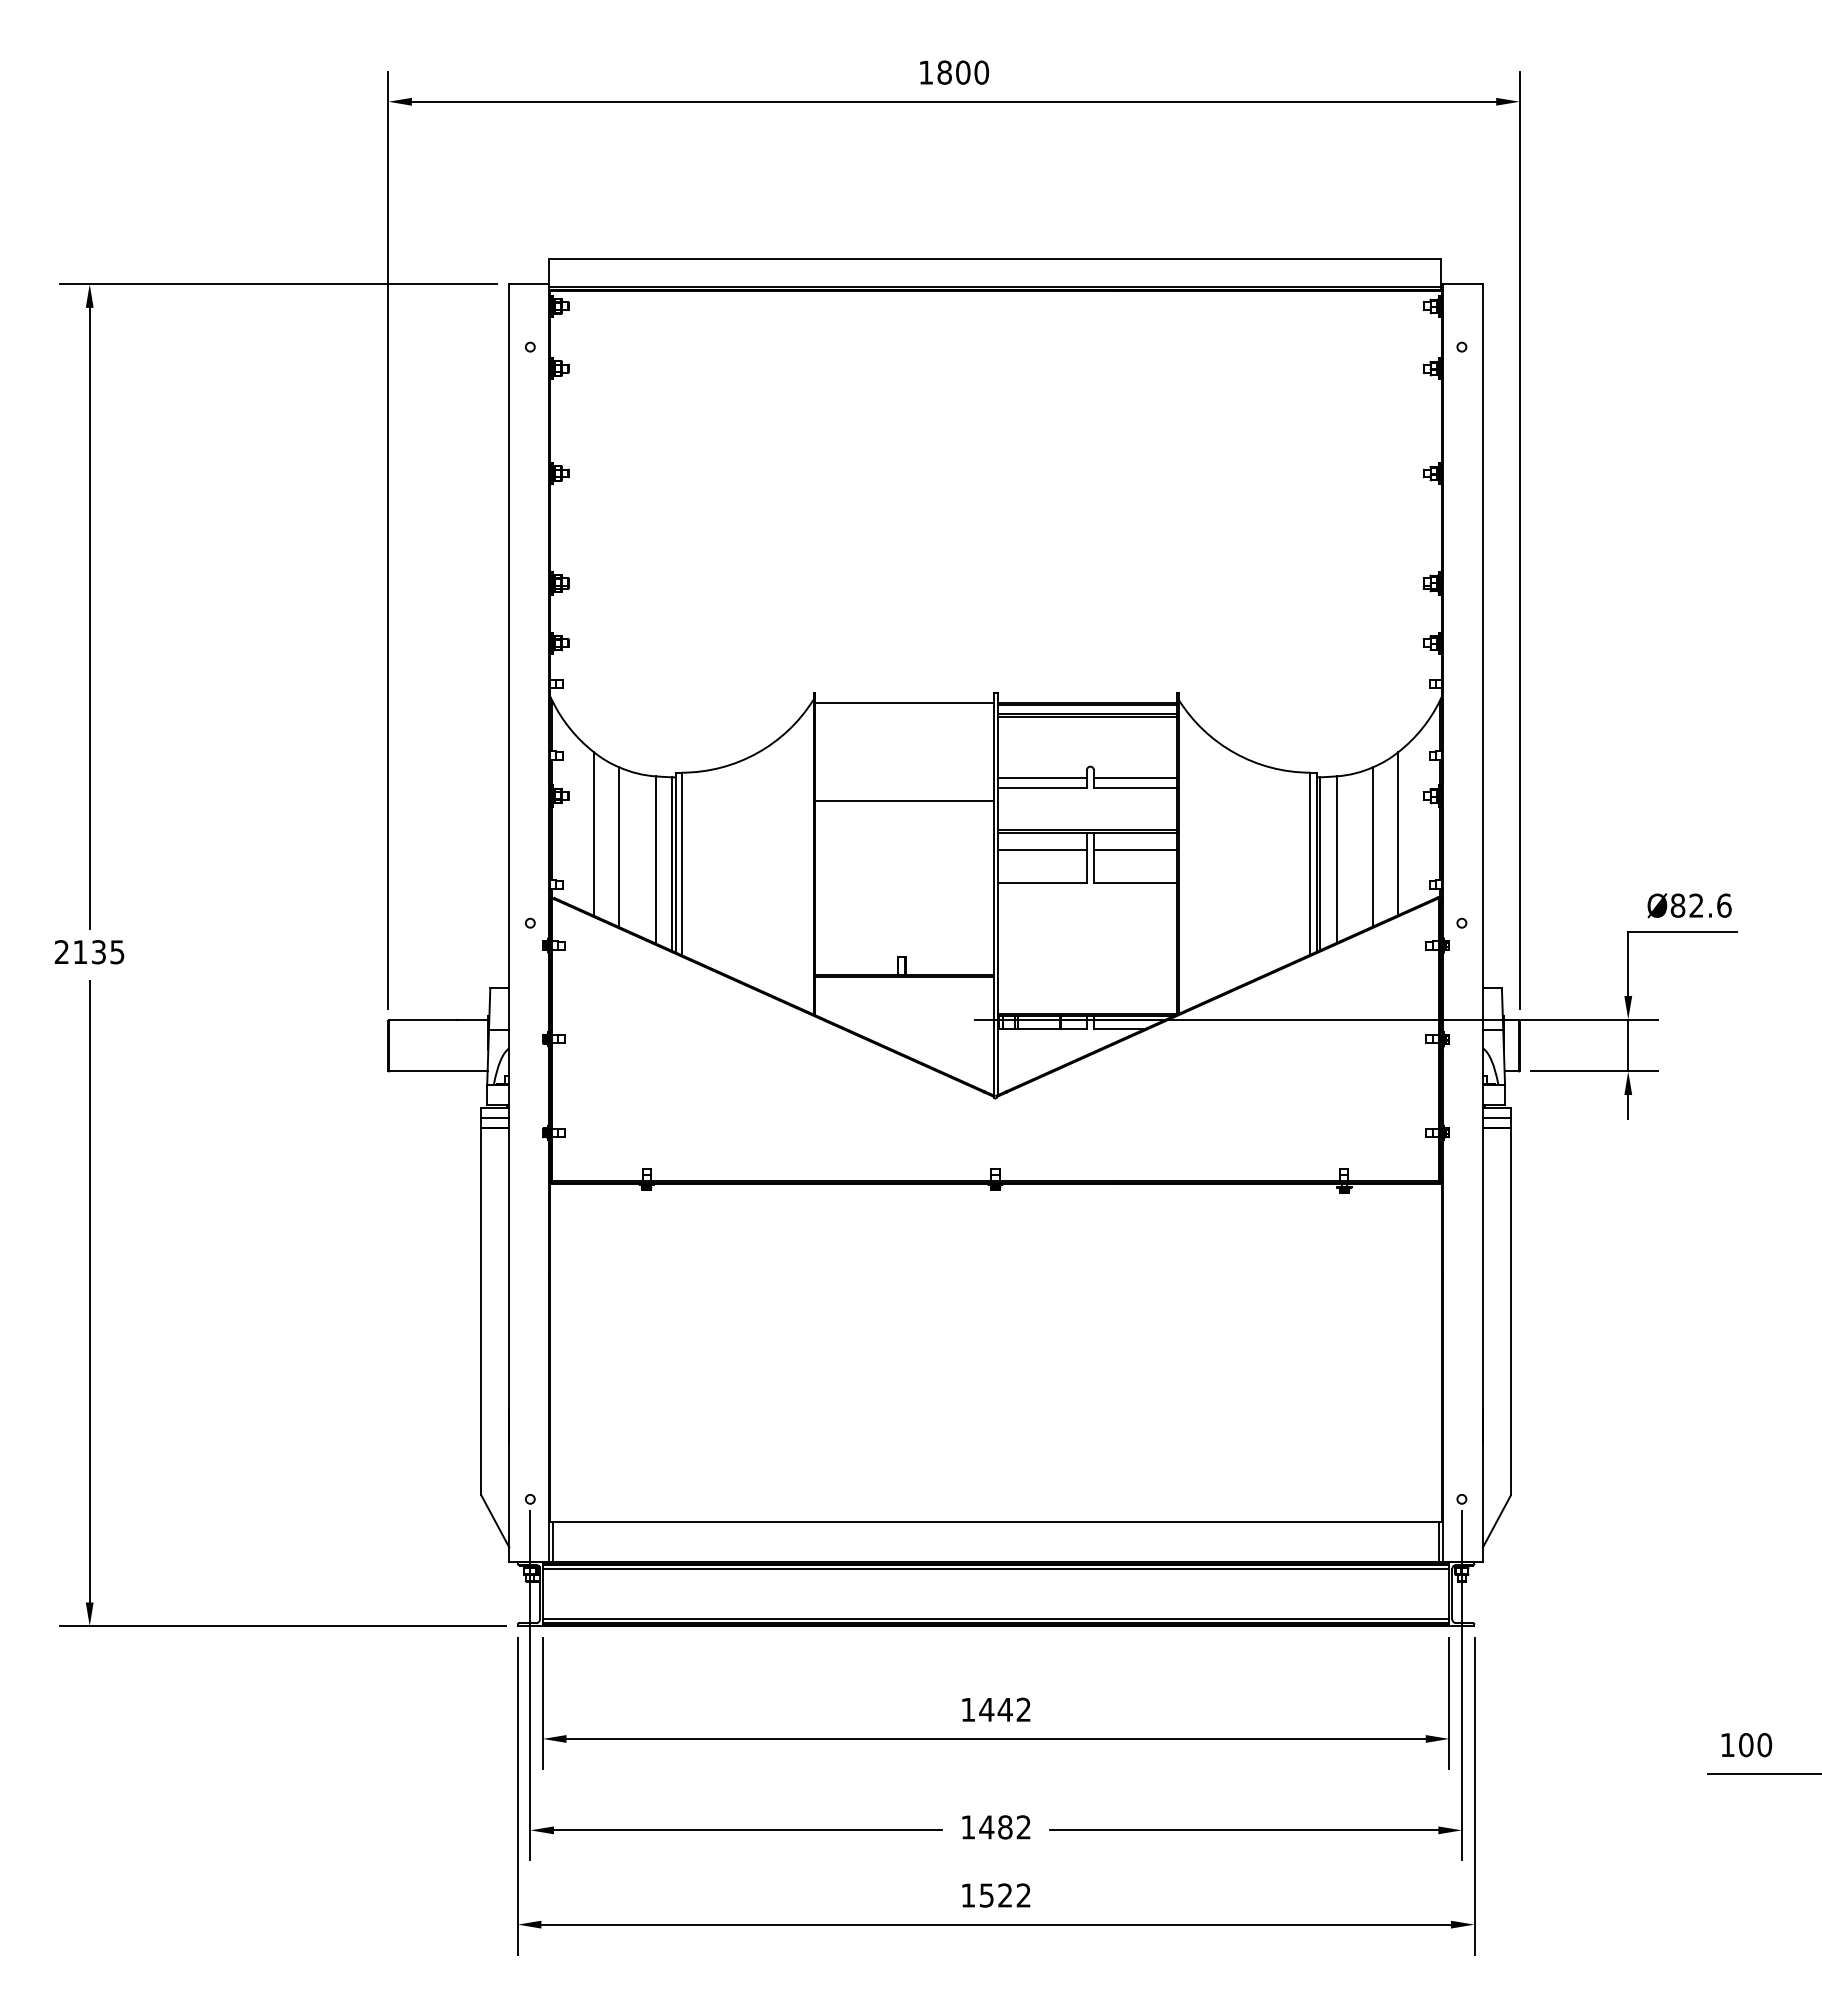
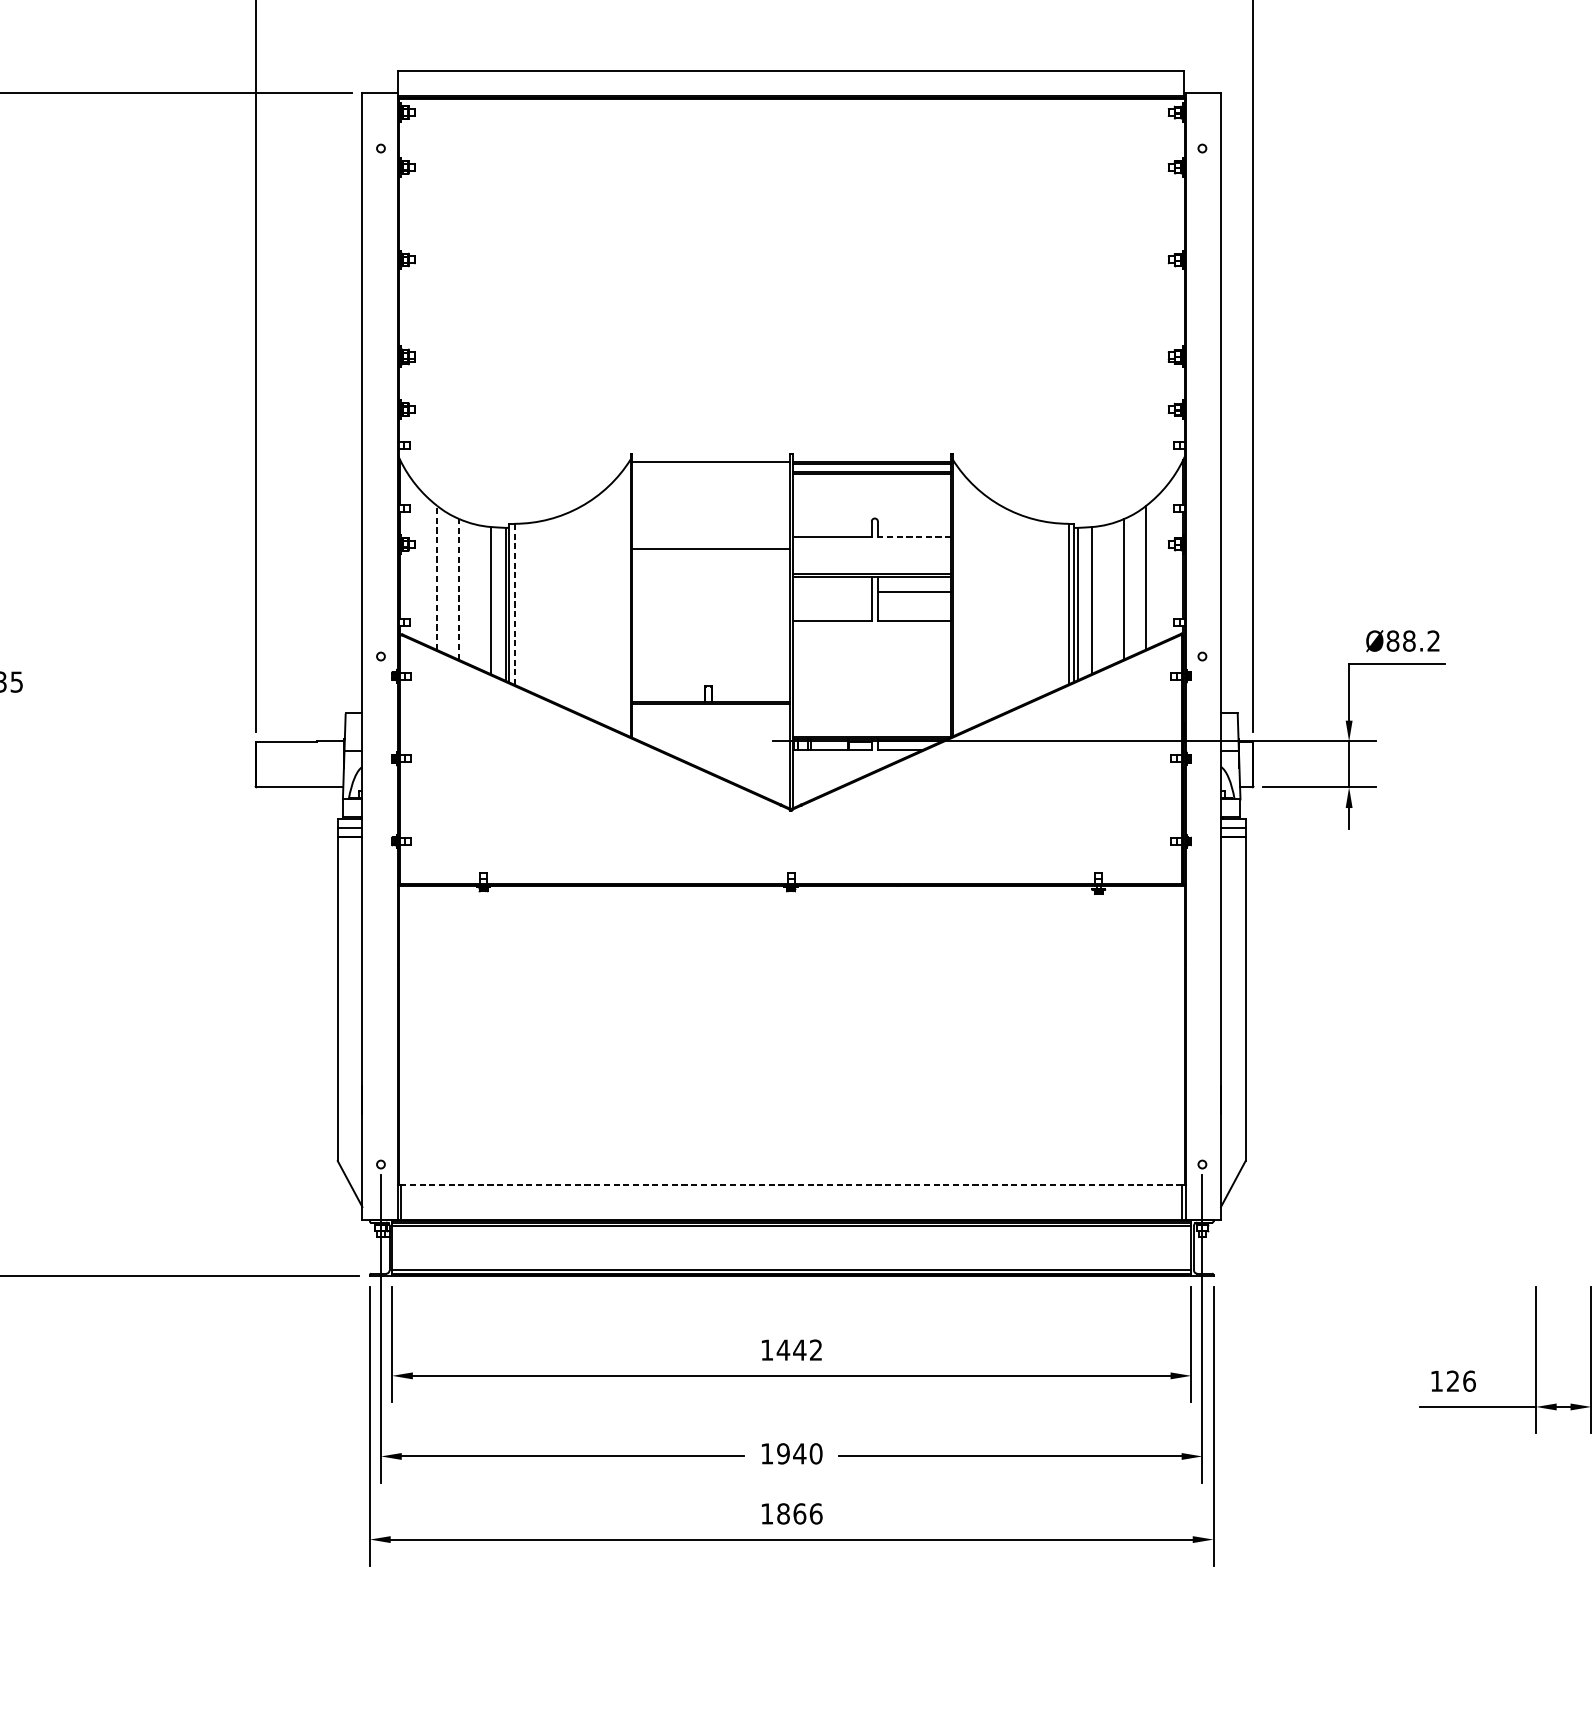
line: (1042, 778) -> (832, 528), removed
line: (1135, 778) -> (914, 528), removed
line: (1135, 788) -> (914, 537), solid -> dashed
line: (593, 833) -> (436, 577), solid -> dashed
line: (618, 847) -> (458, 589), solid -> dashed
line: (1042, 849) -> (832, 591), removed
line: (681, 864) -> (514, 604), solid -> dashed
text: (1710, 905) -> (1421, 640), Ø82.6 -> Ø88.2
line: (996, 1522) -> (792, 1184), solid -> dashed
text: (1755, 1745) -> (1461, 1381), 100 -> 126
text: (1005, 1827) -> (799, 1453), 1482 -> 1940
text: (1005, 1895) -> (799, 1513), 1522 -> 1866

